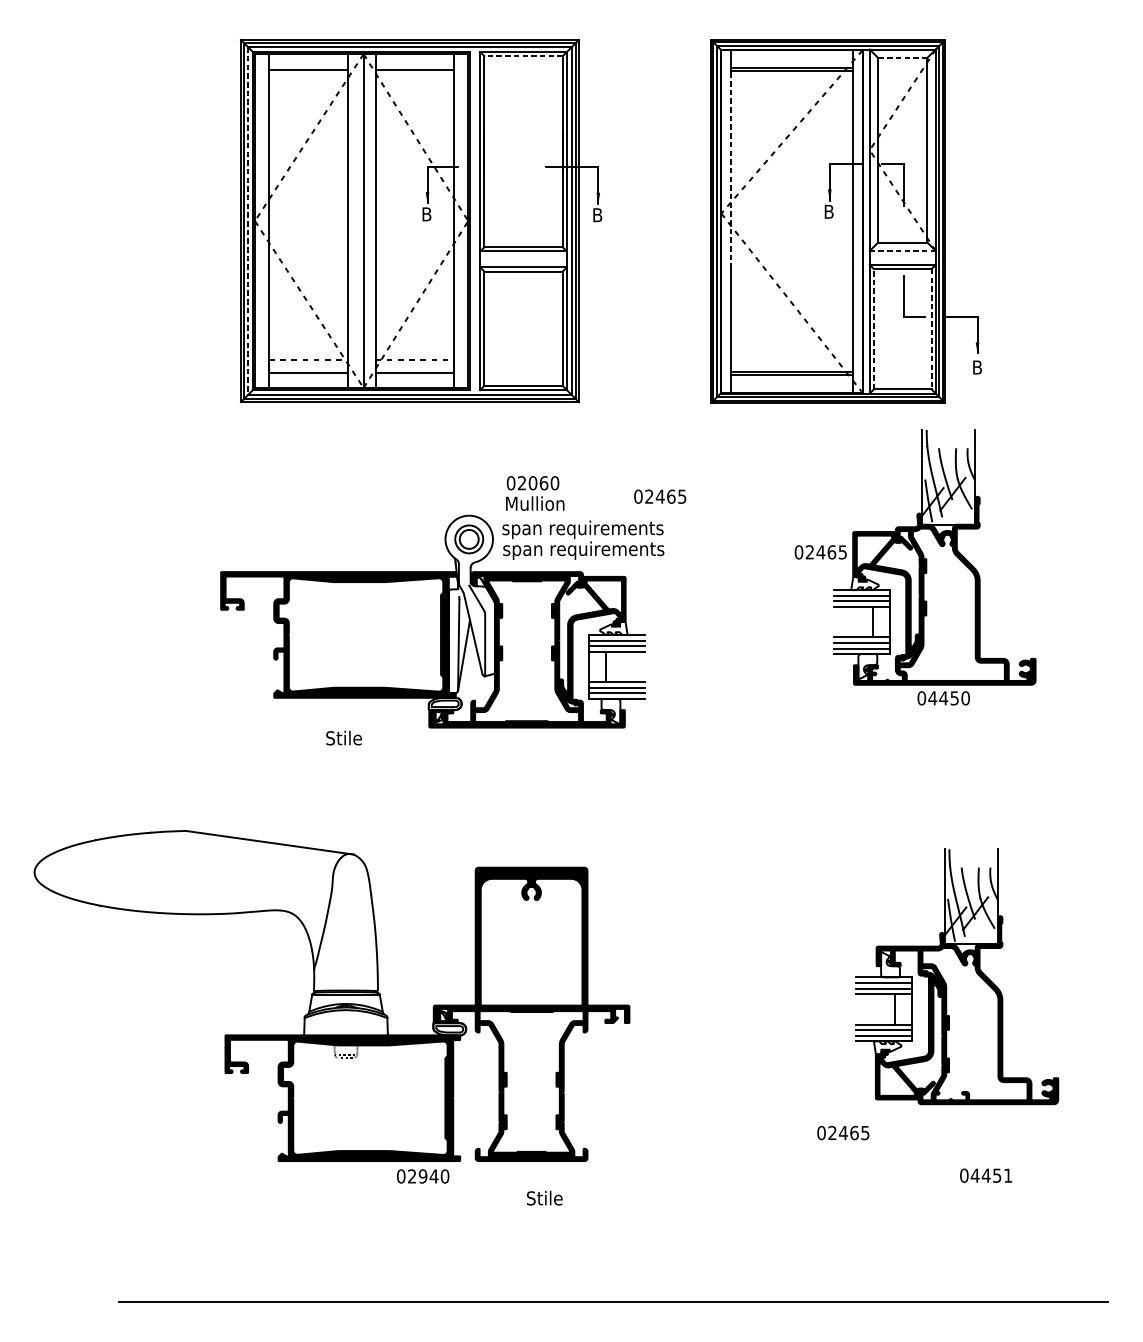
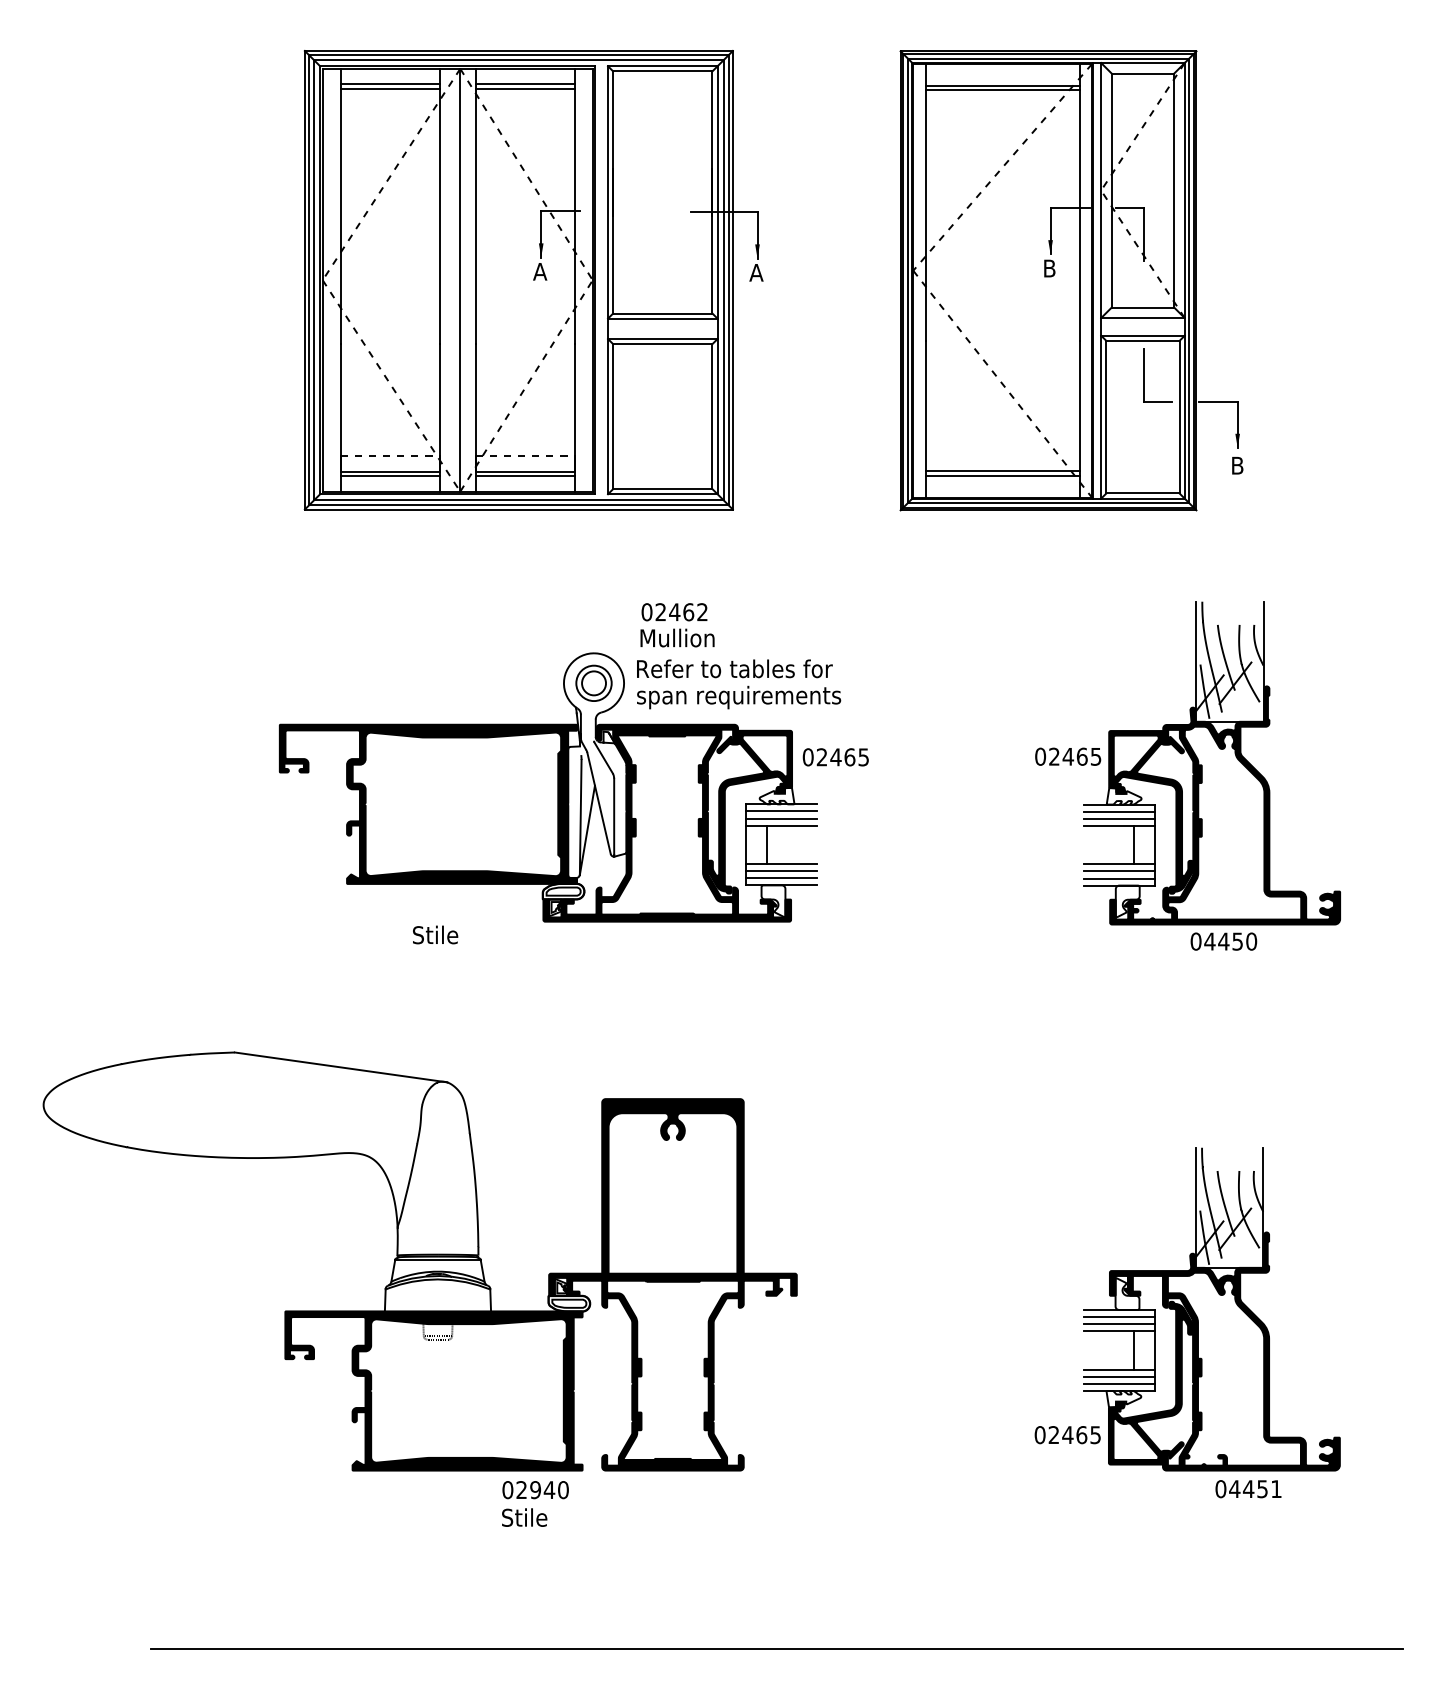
line: (523, 56) -> (662, 71), dashed -> solid
line: (902, 57) -> (1142, 73), dashed -> solid
line: (307, 66) -> (389, 84), added
line: (414, 66) -> (524, 84), added
line: (731, 169) -> (925, 215), dashed -> solid
text: (426, 214) -> (540, 271), B -> A
text: (597, 214) -> (756, 272), B -> A
line: (248, 221) -> (314, 280), dashed -> solid
line: (902, 251) -> (1142, 318), dashed -> solid
line: (873, 328) -> (1106, 416), dashed -> solid
line: (931, 329) -> (1179, 417), dashed -> solid
line: (307, 376) -> (389, 476), added
line: (414, 376) -> (524, 476), added
text: (543, 483) -> (688, 612), 02060 -> 02462
text: (659, 496) -> (835, 757), moved
text: (583, 529) -> (738, 670), span requirements -> Refer to tables for
part: (915, 567) -> (1187, 775), moved
part: (956, 977) -> (1211, 1309), moved
text: (544, 1198) -> (524, 1517), moved

